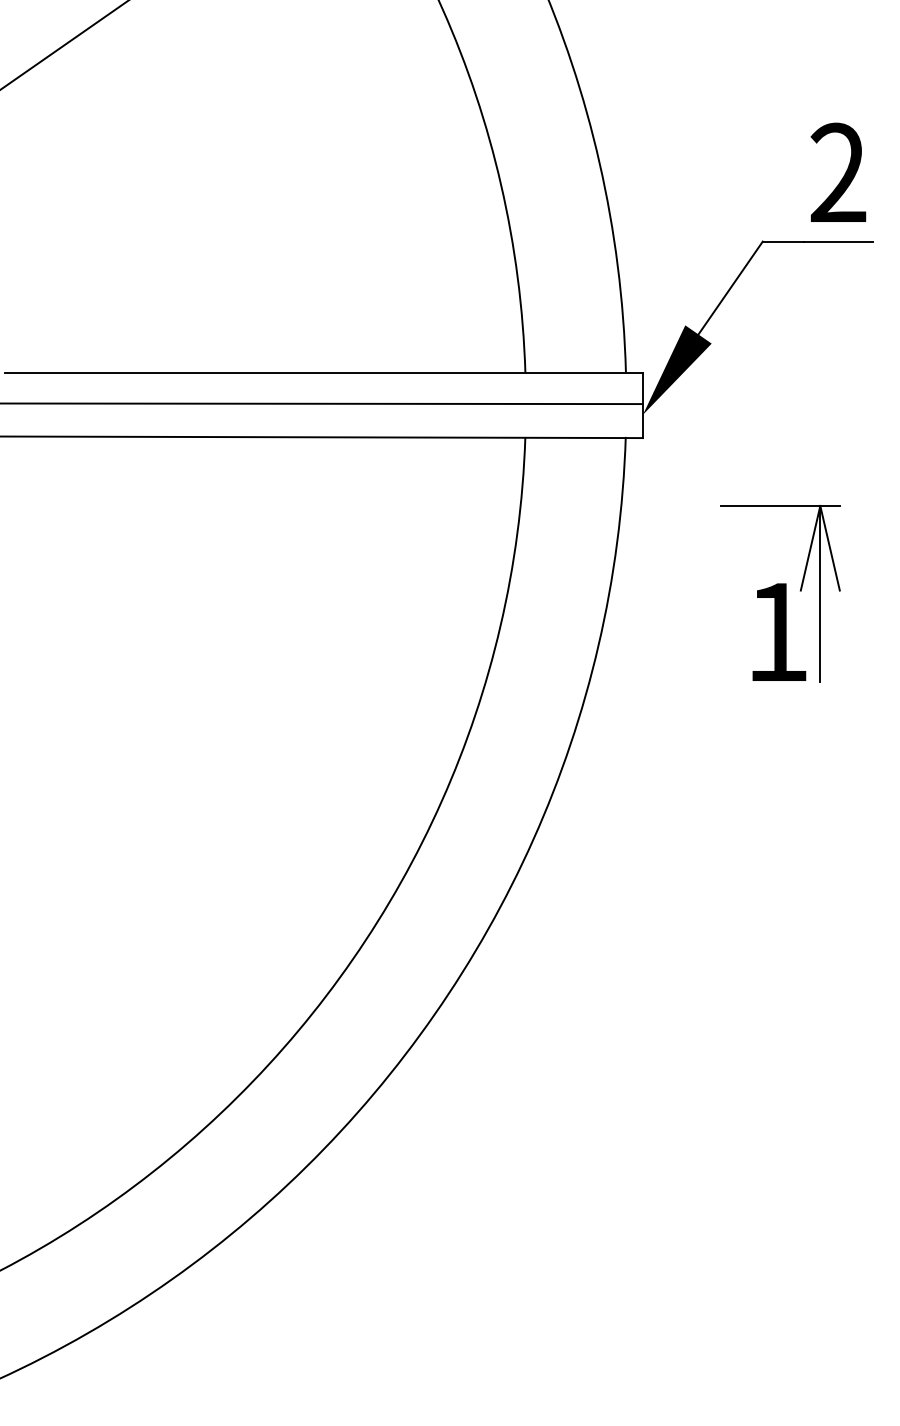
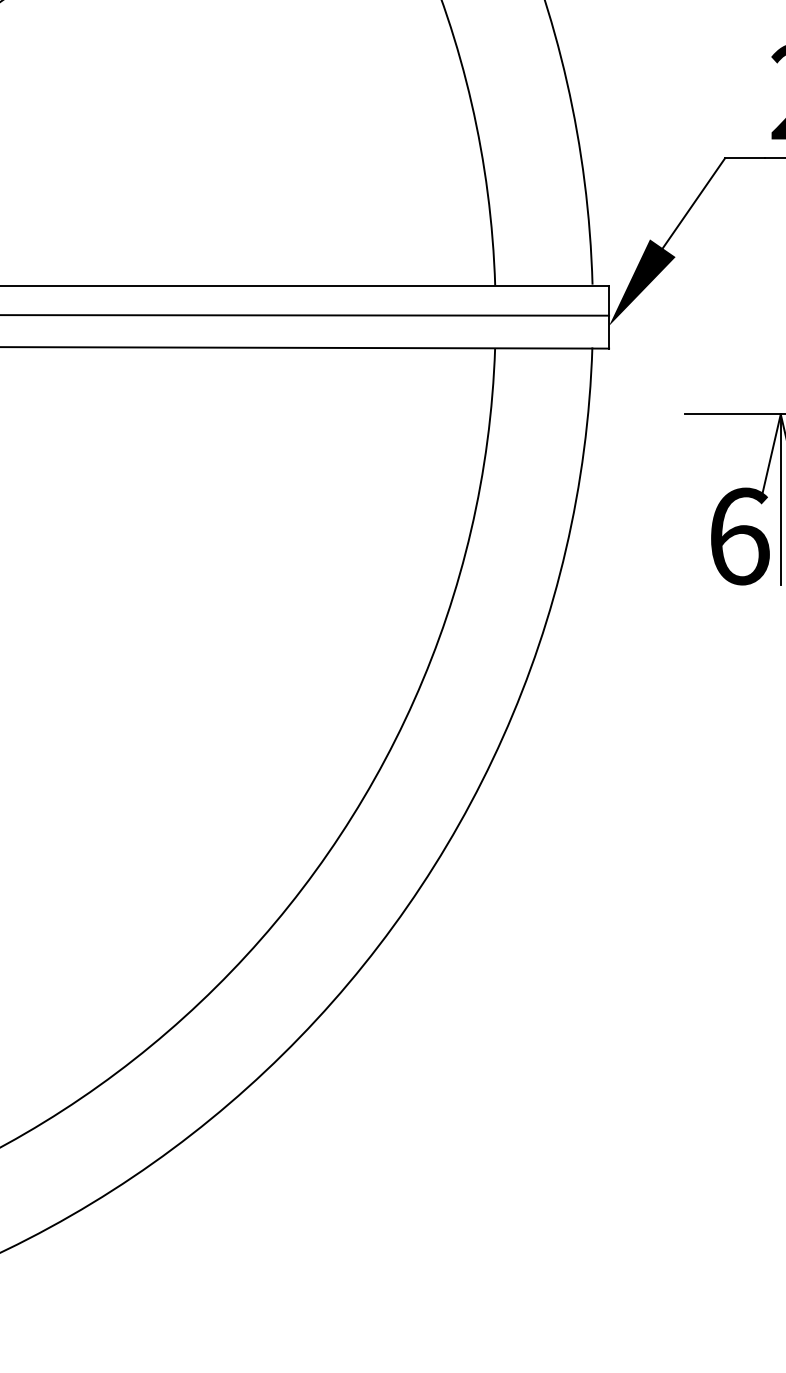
text: (778, 631) -> (740, 535), 1 -> 6

